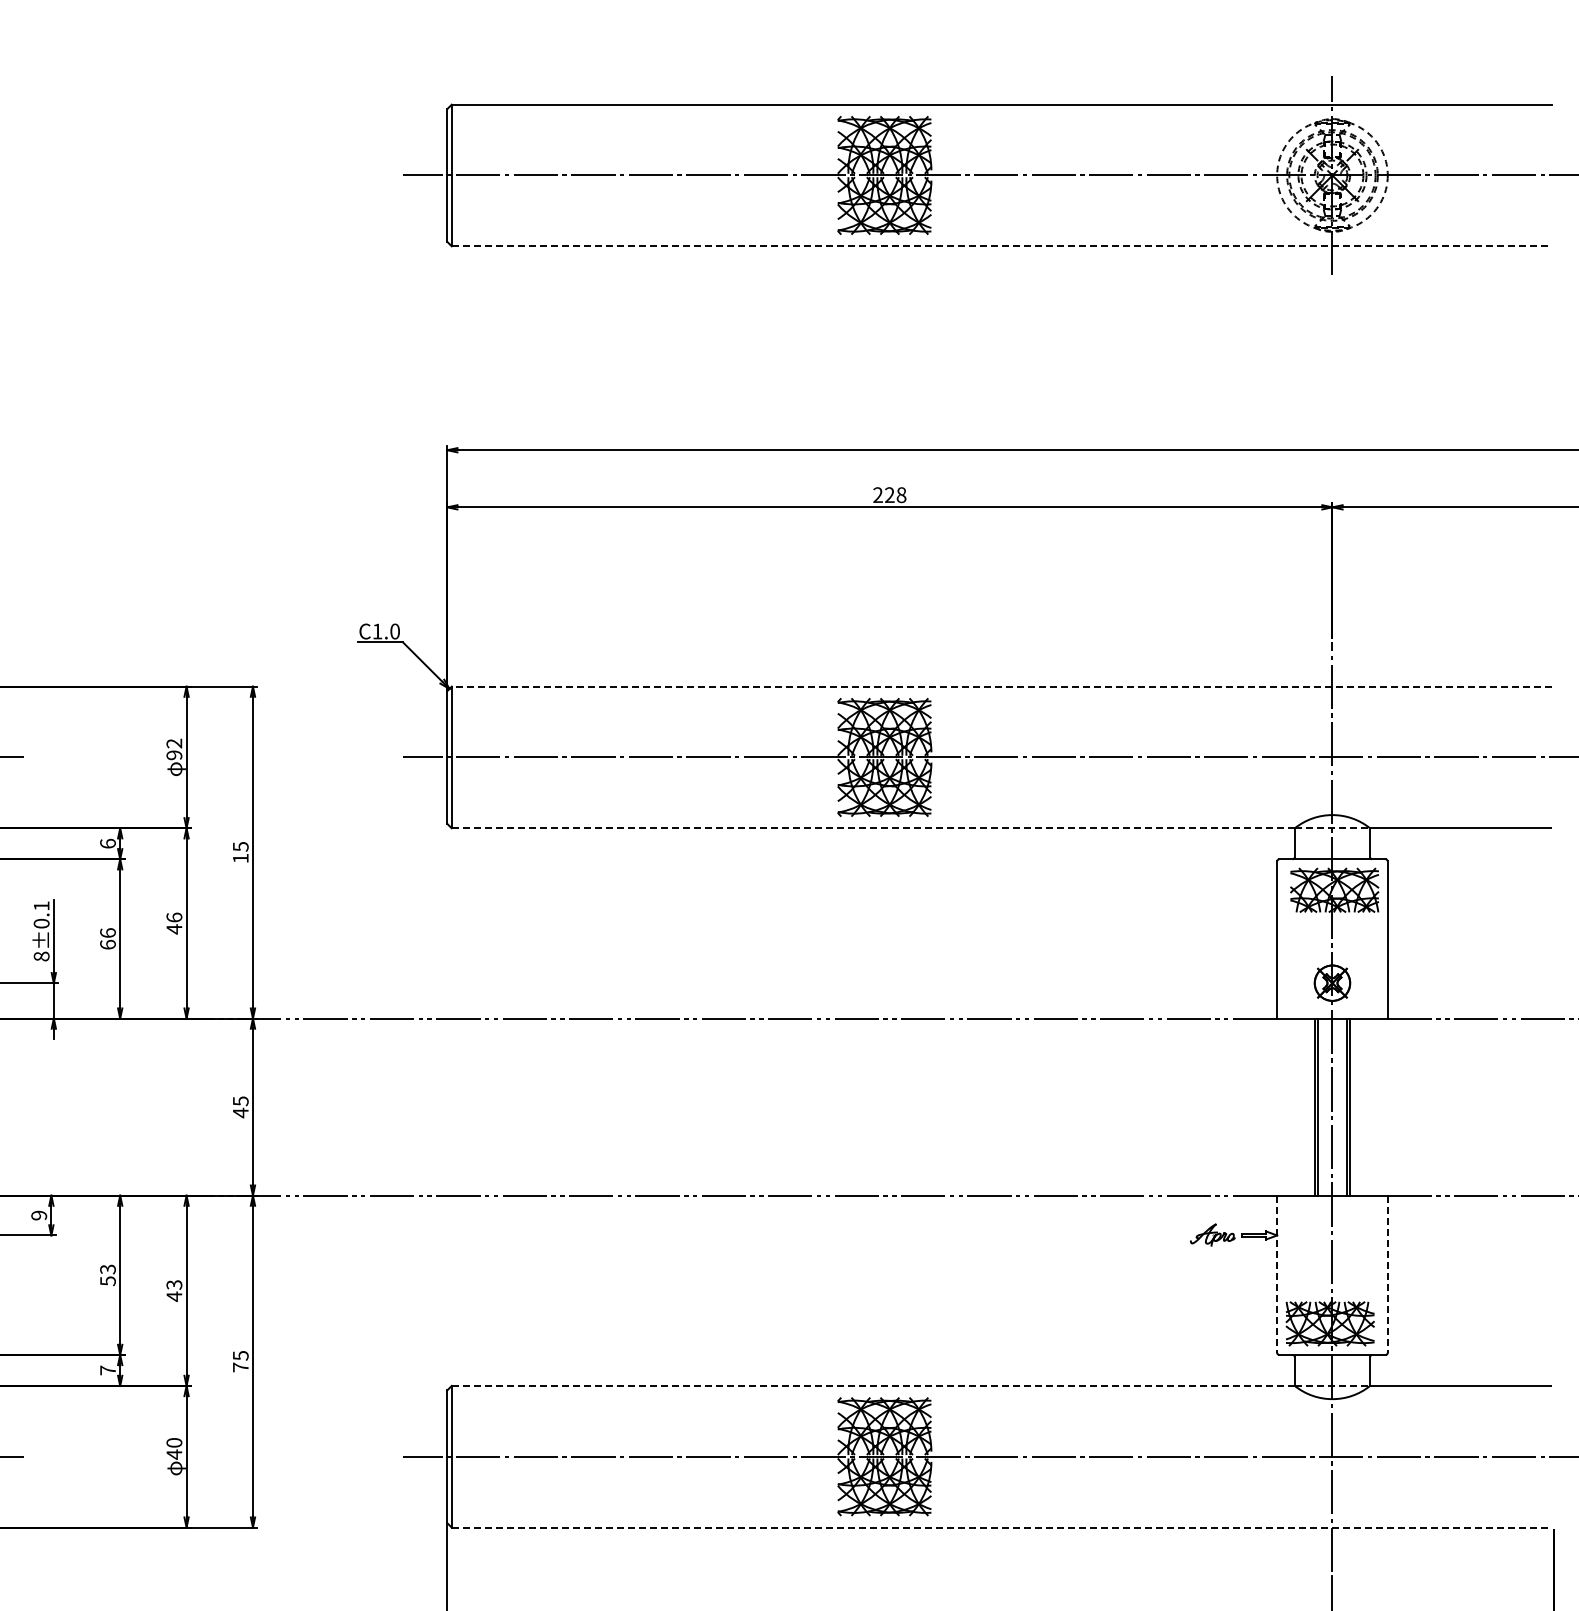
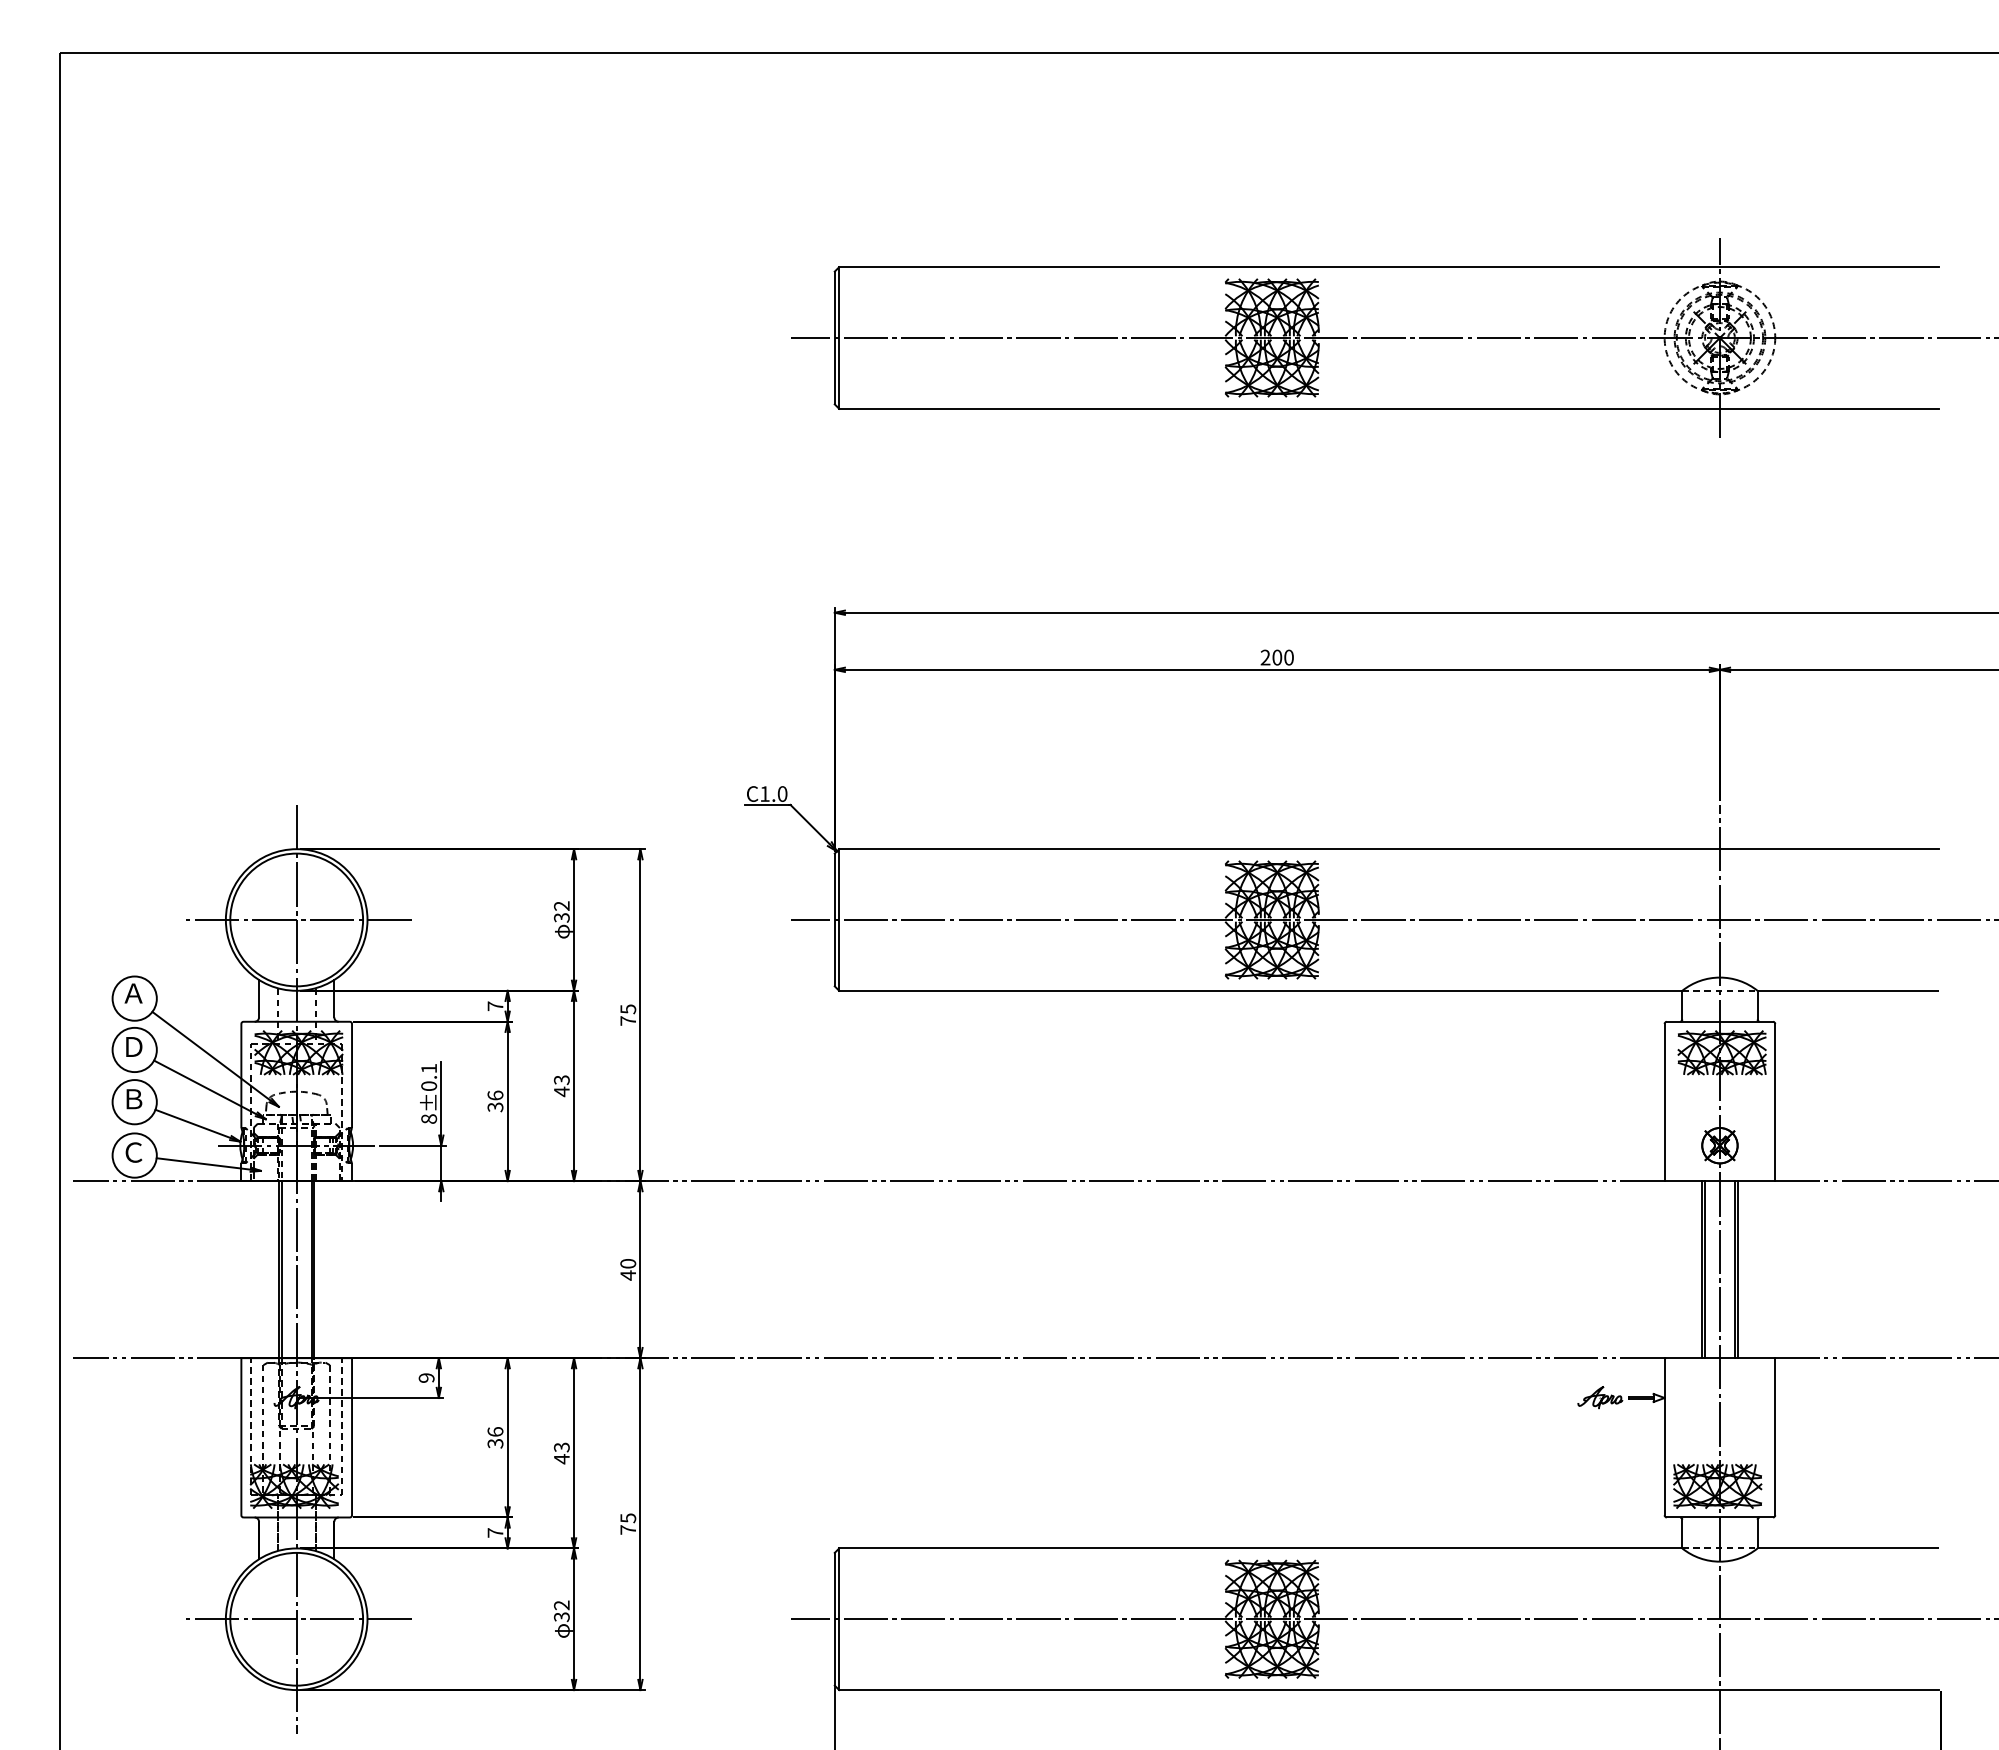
line: (1002, 246) -> (1389, 408), dashed -> solid
text: (895, 495) -> (1282, 657), 228 -> 200
line: (1002, 687) -> (1389, 849), dashed -> solid
text: (174, 755) -> (561, 917), 92 -> 32
line: (873, 828) -> (1260, 990), dashed -> solid
text: (108, 844) -> (495, 1006), 6 -> 7
text: (240, 858) -> (627, 1020), 15 -> 75
text: (174, 918) -> (561, 1080), 46 -> 43
text: (108, 945) -> (495, 1107), 66 -> 36
text: (241, 1101) -> (628, 1263), 45 -> 40
line: (1277, 1274) -> (1664, 1436), dashed -> solid
line: (1388, 1274) -> (1775, 1436), dashed -> solid
text: (108, 1275) -> (495, 1437), 53 -> 36
line: (873, 1386) -> (1260, 1548), dashed -> solid
text: (174, 1449) -> (561, 1611), 40 -> 32
line: (1002, 1528) -> (1389, 1690), dashed -> solid

